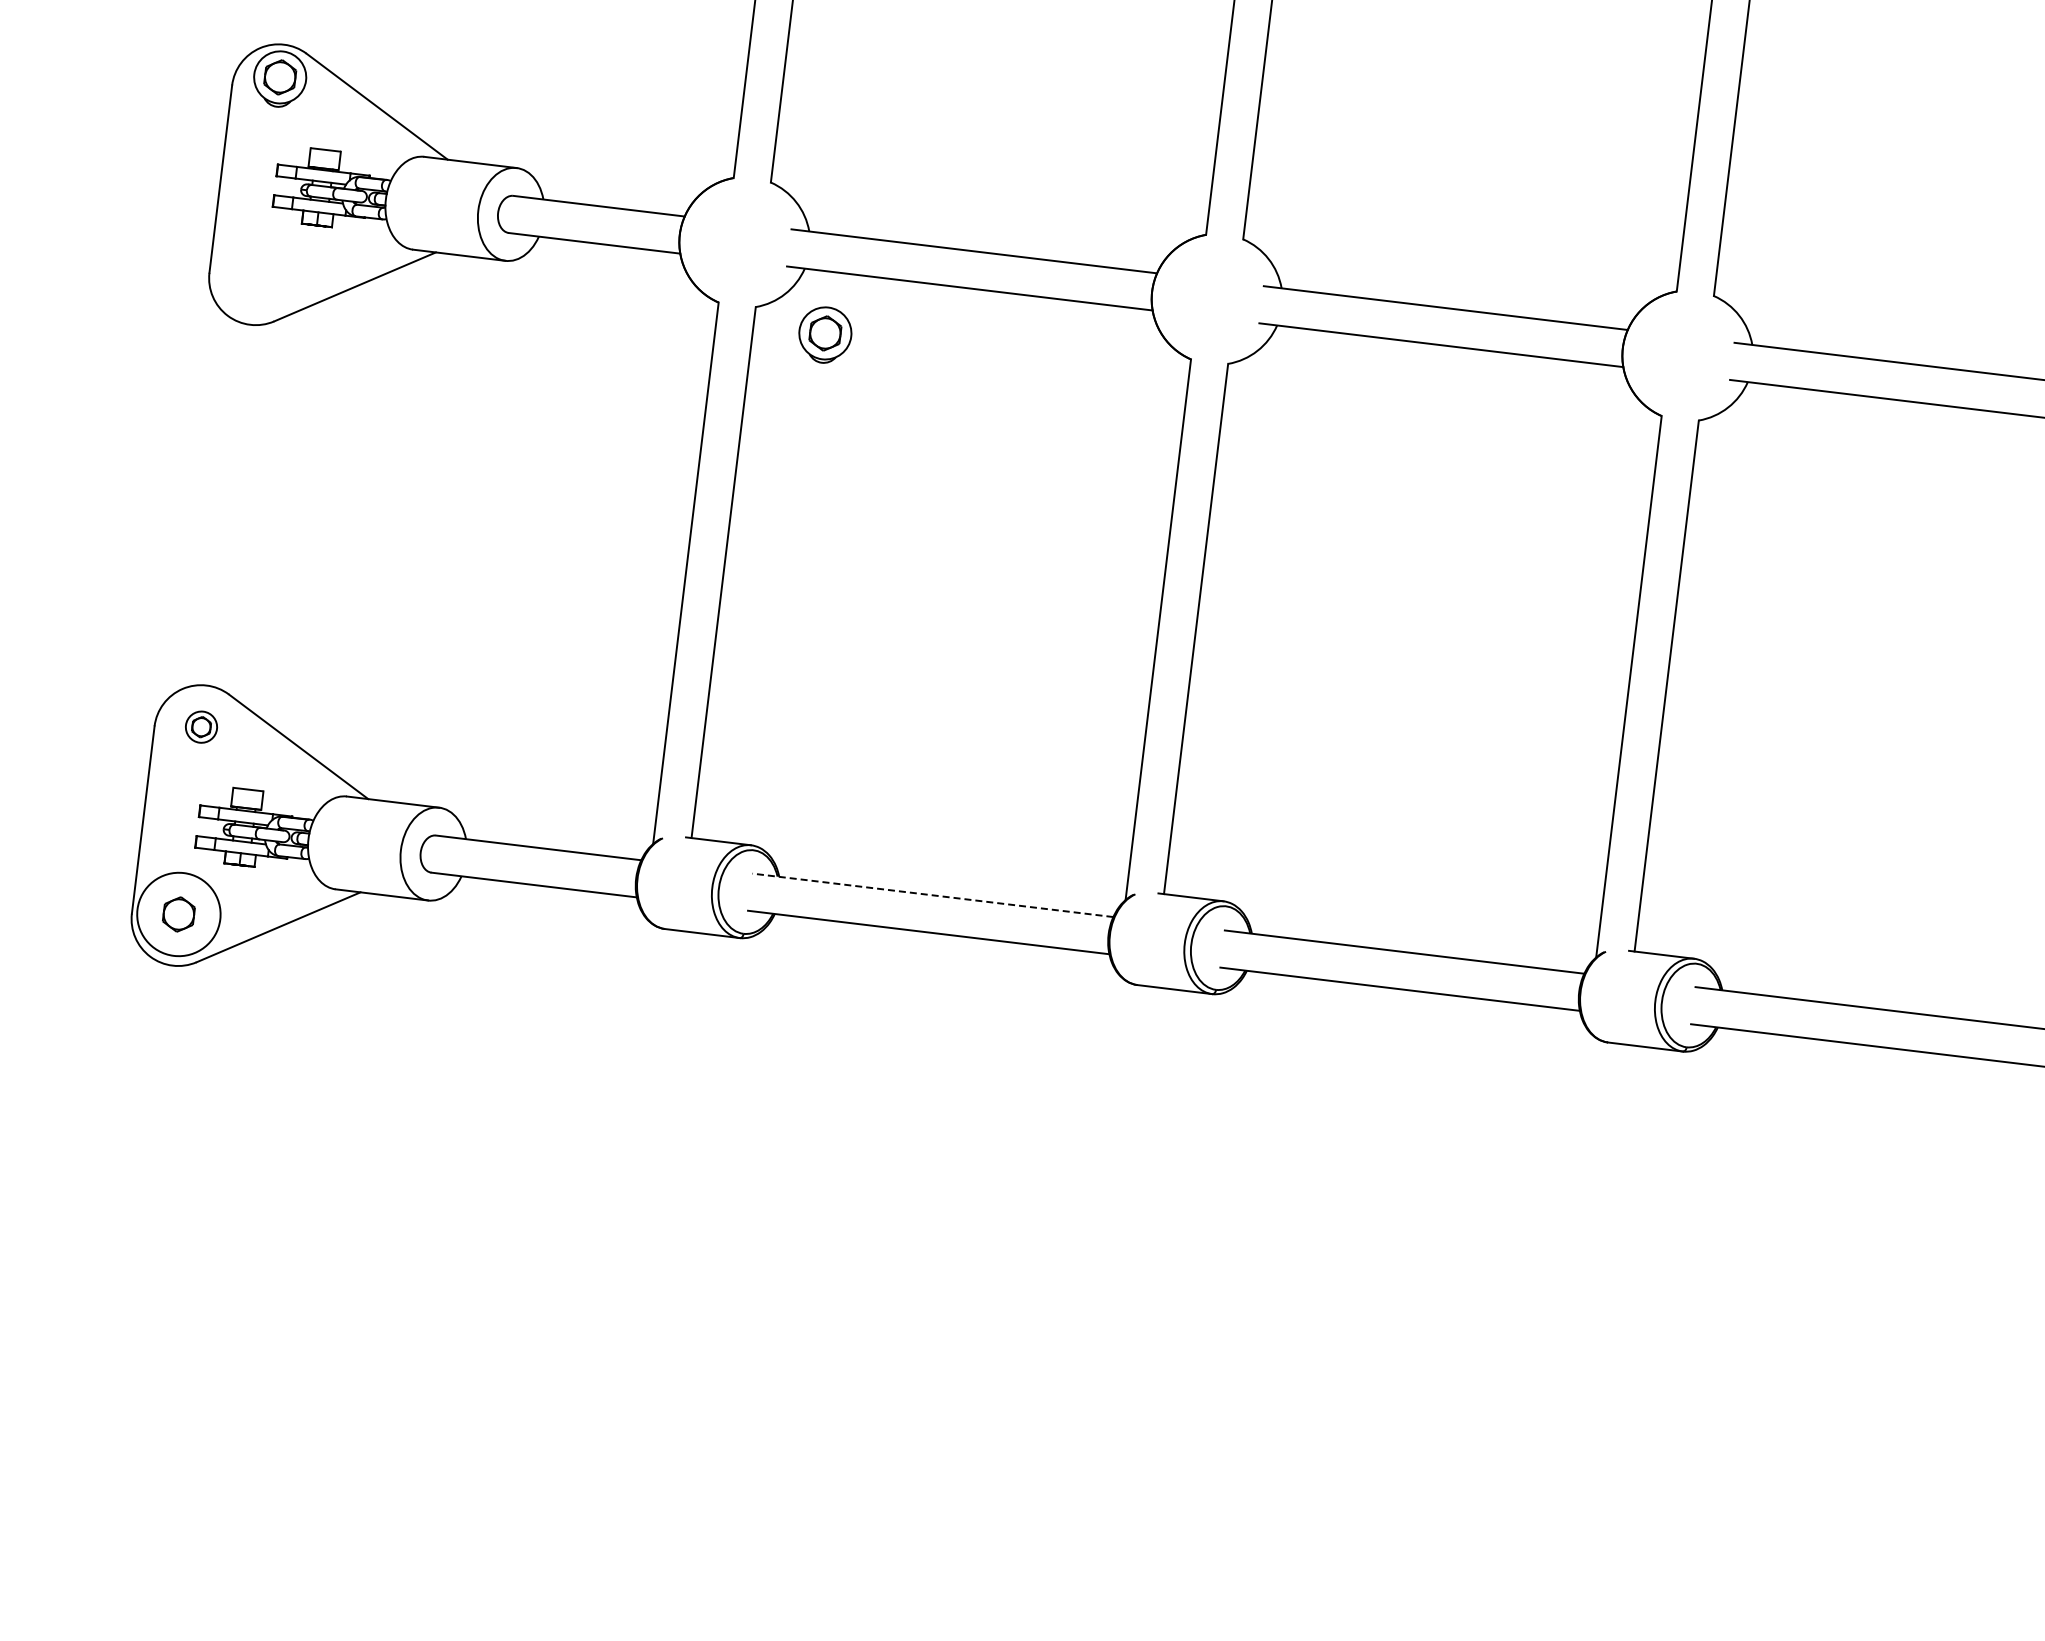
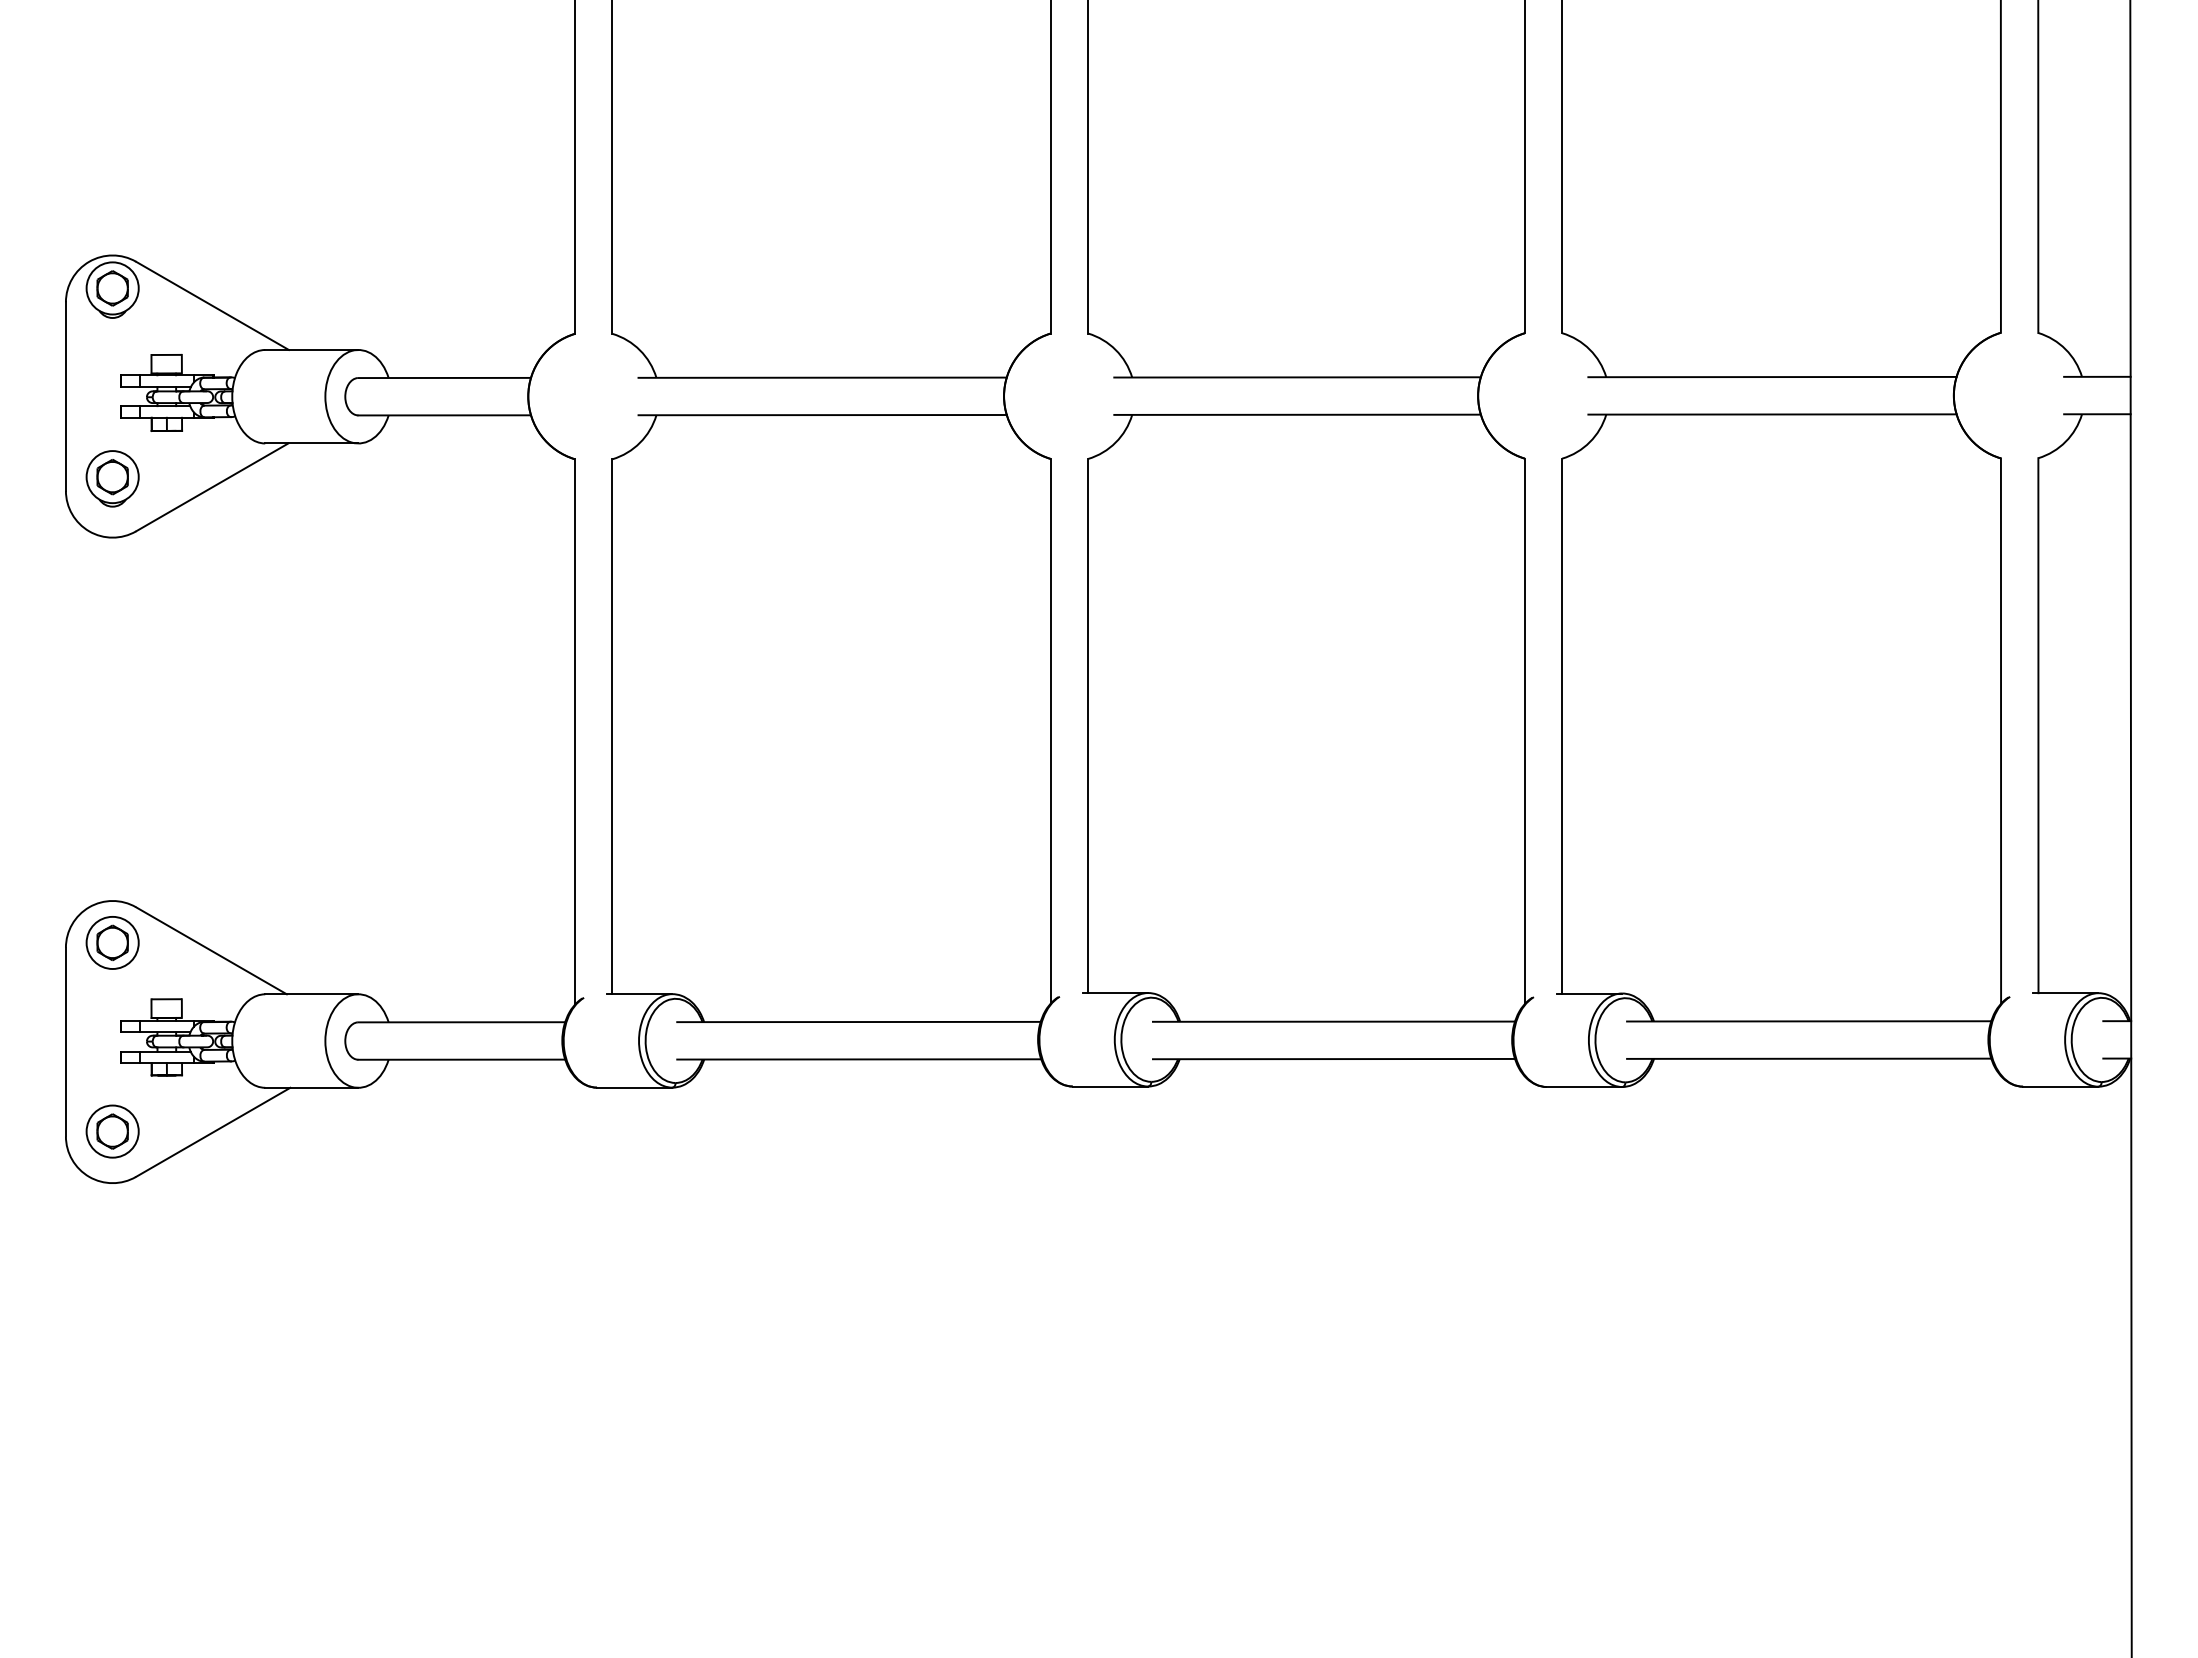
part: (825, 334) -> (112, 478), moved
part: (201, 726) -> (112, 942), size x1.67
line: (932, 895) -> (858, 1022), dashed -> solid
circle: (178, 914) -> (112, 1131), size x0.62

